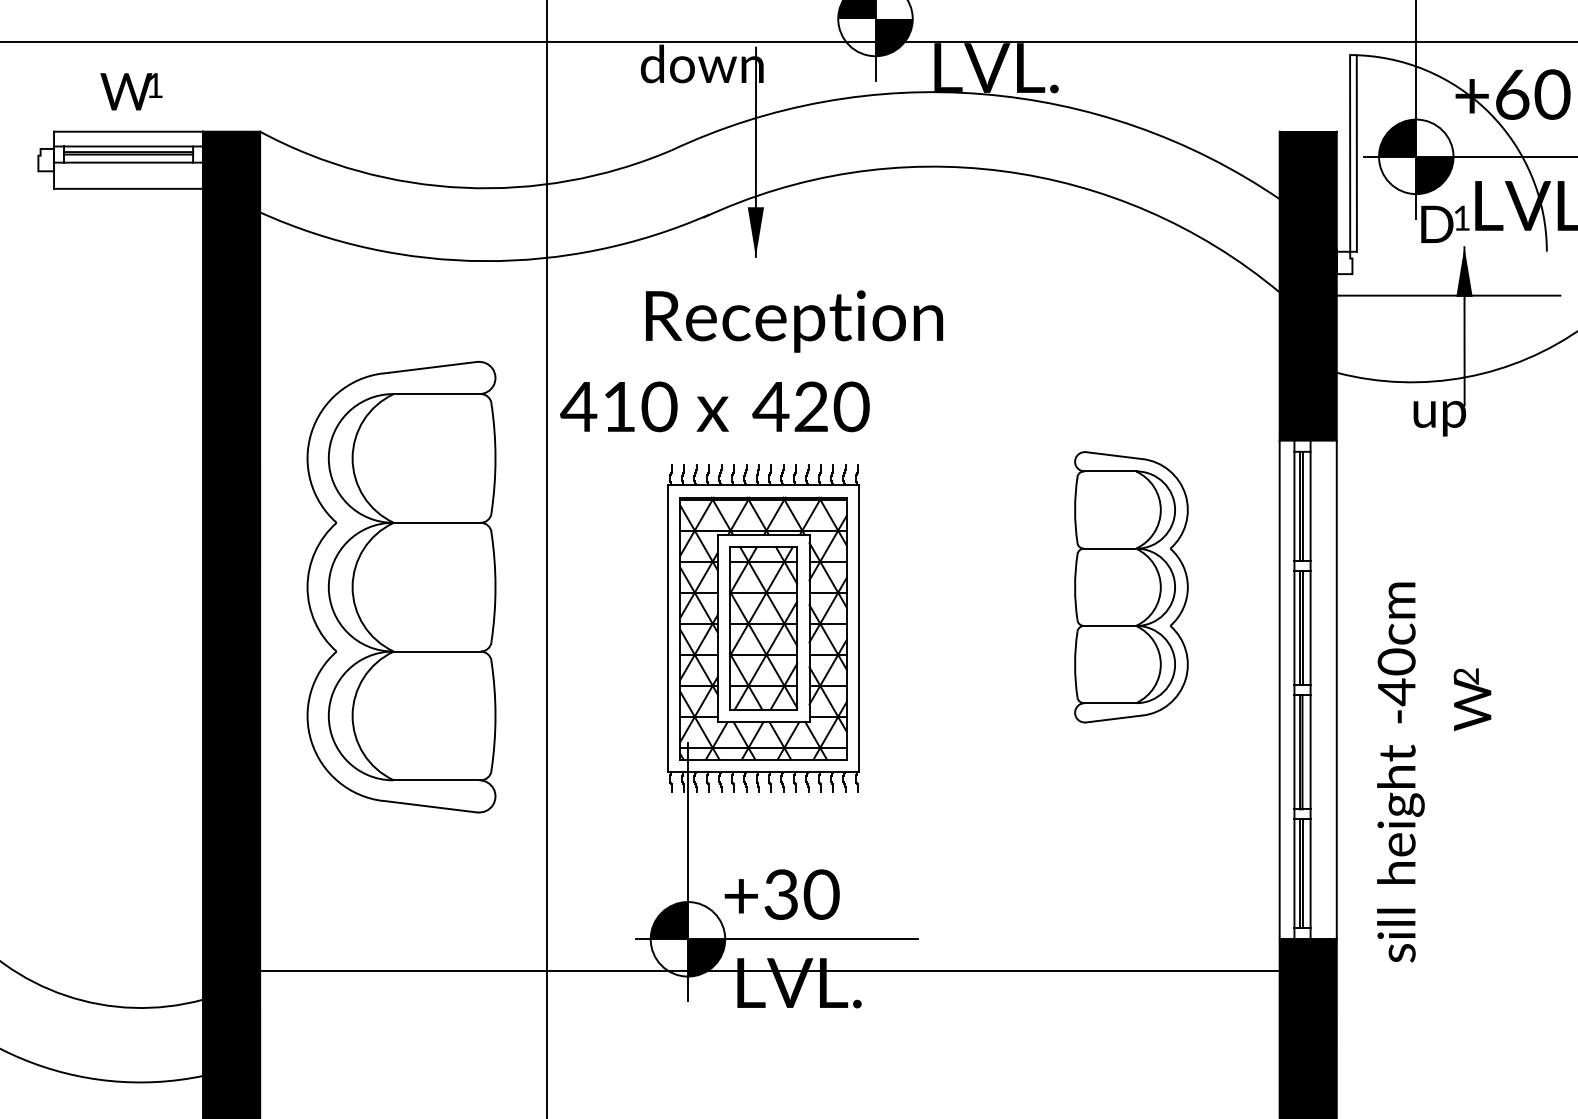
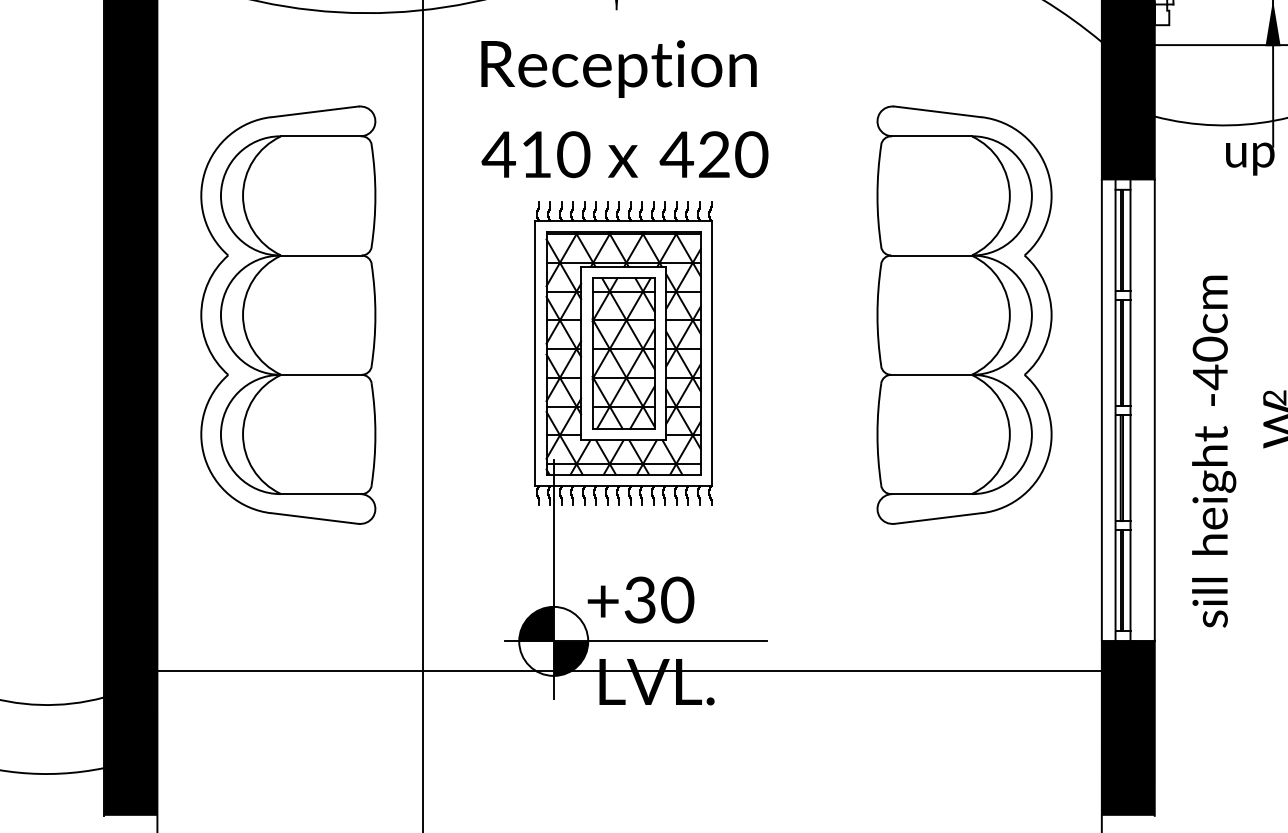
text: (794, 321) -> (619, 69), moved
text: (714, 406) -> (624, 154), moved
part: (1131, 587) -> (964, 315), size x1.67
text: (1400, 772) -> (1213, 451), moved

